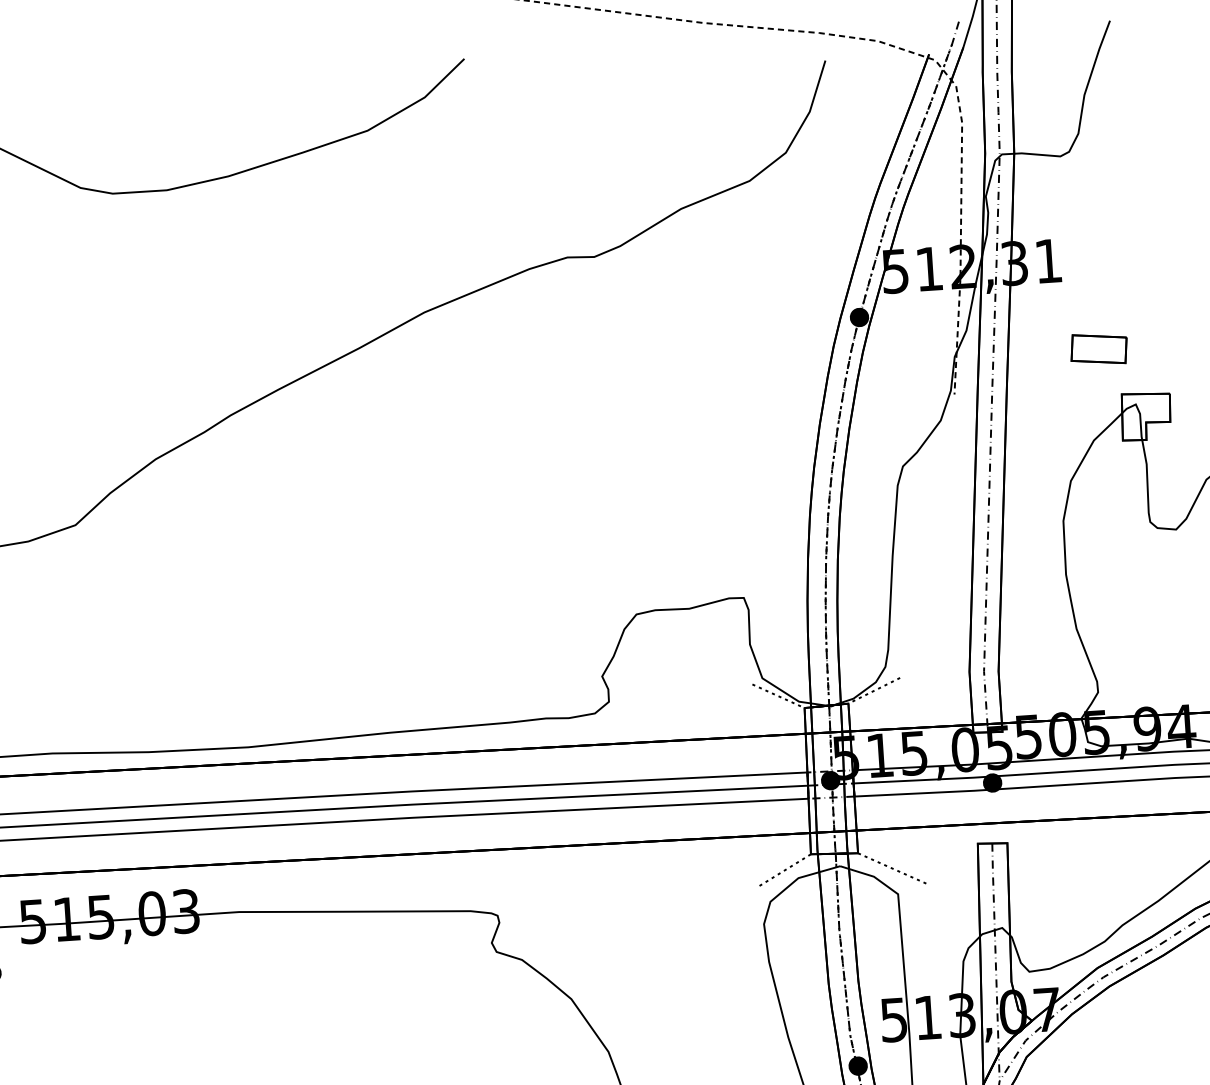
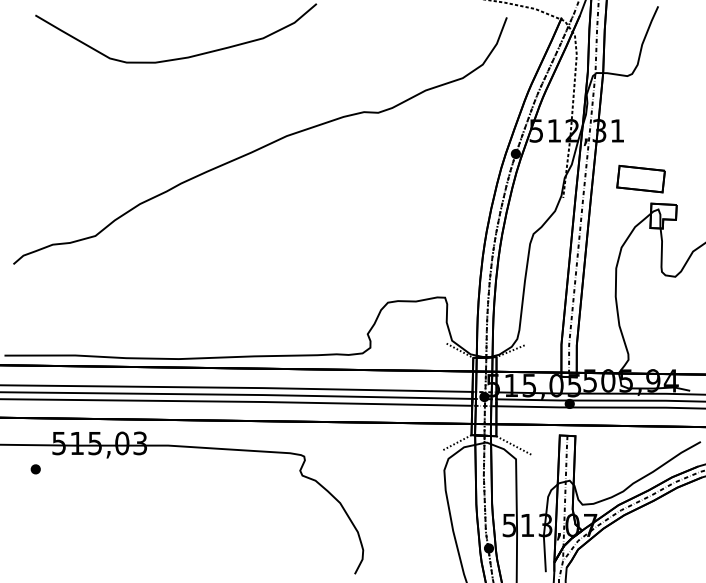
part: (1097, 348) -> (640, 178), size x1.6

